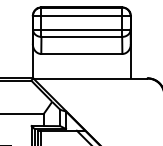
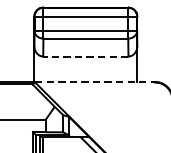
line: (81, 53) -> (85, 56), solid -> dashed
line: (90, 78) -> (94, 82), solid -> dashed

